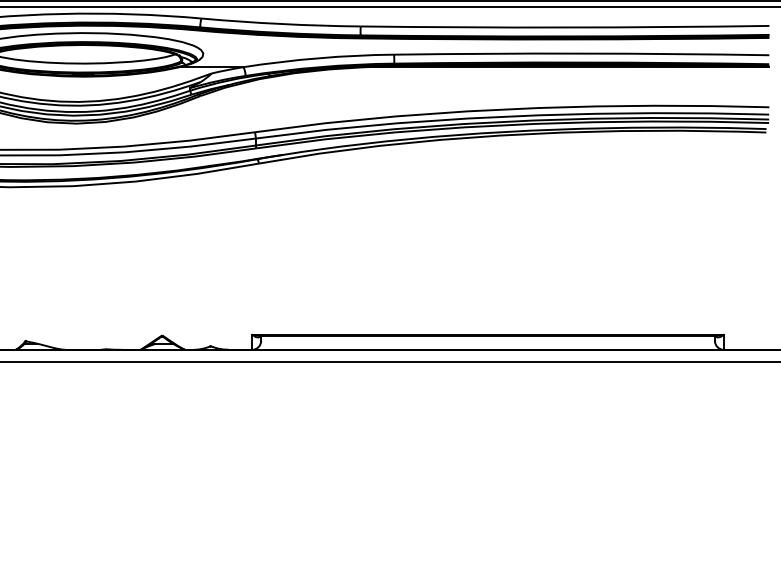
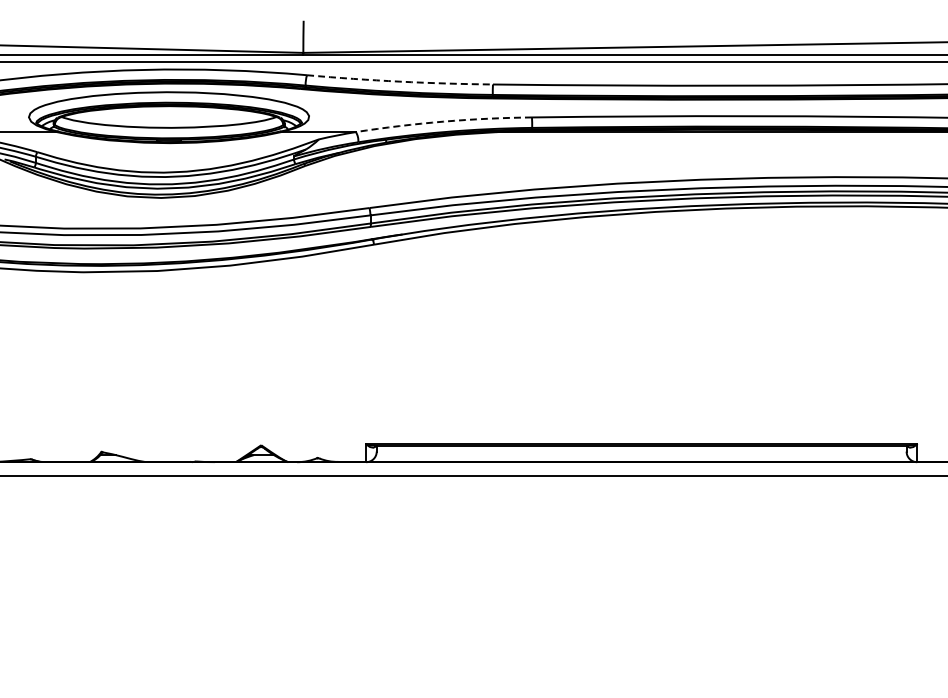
arc: (280, 23) -> (399, 81), solid -> dashed
arc: (318, 58) -> (443, 121), solid -> dashed

